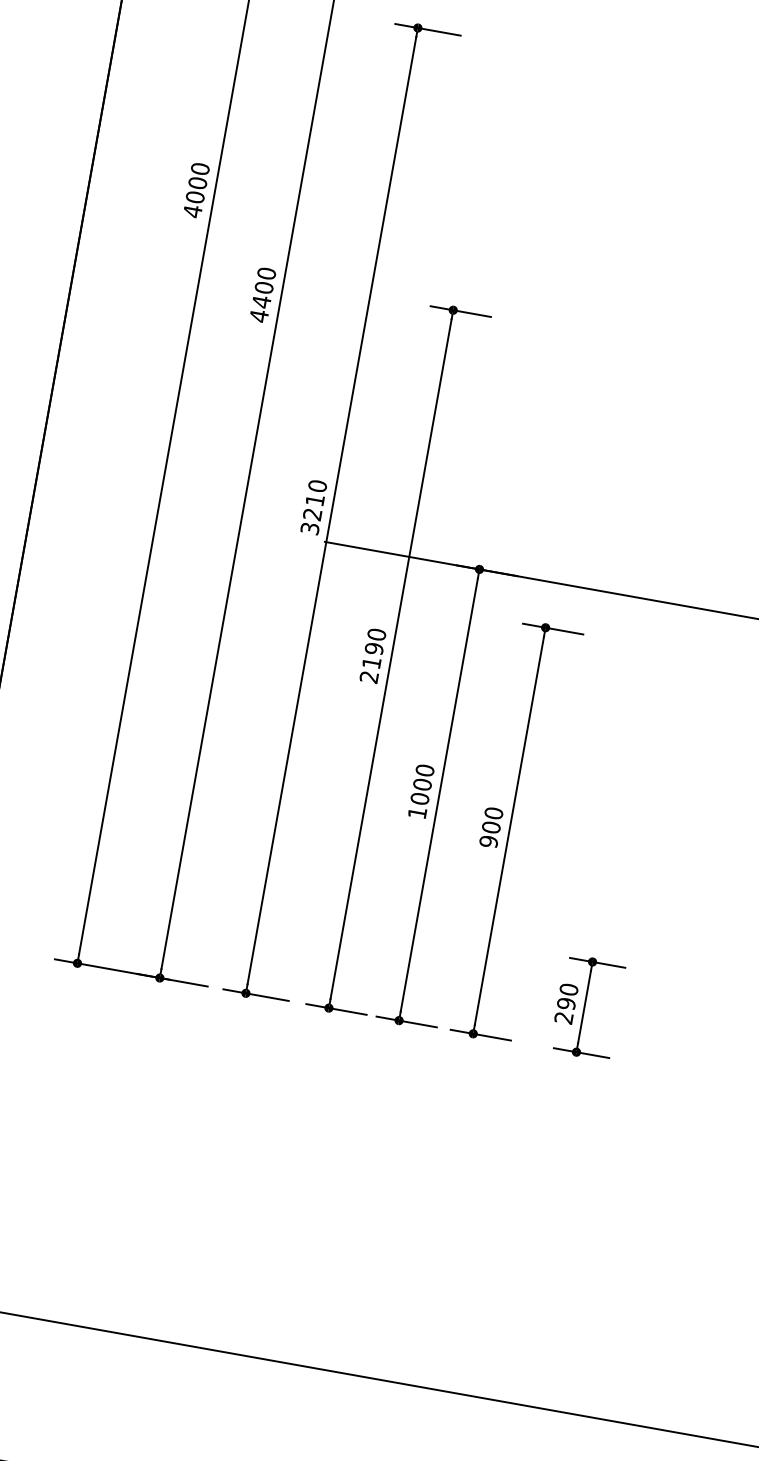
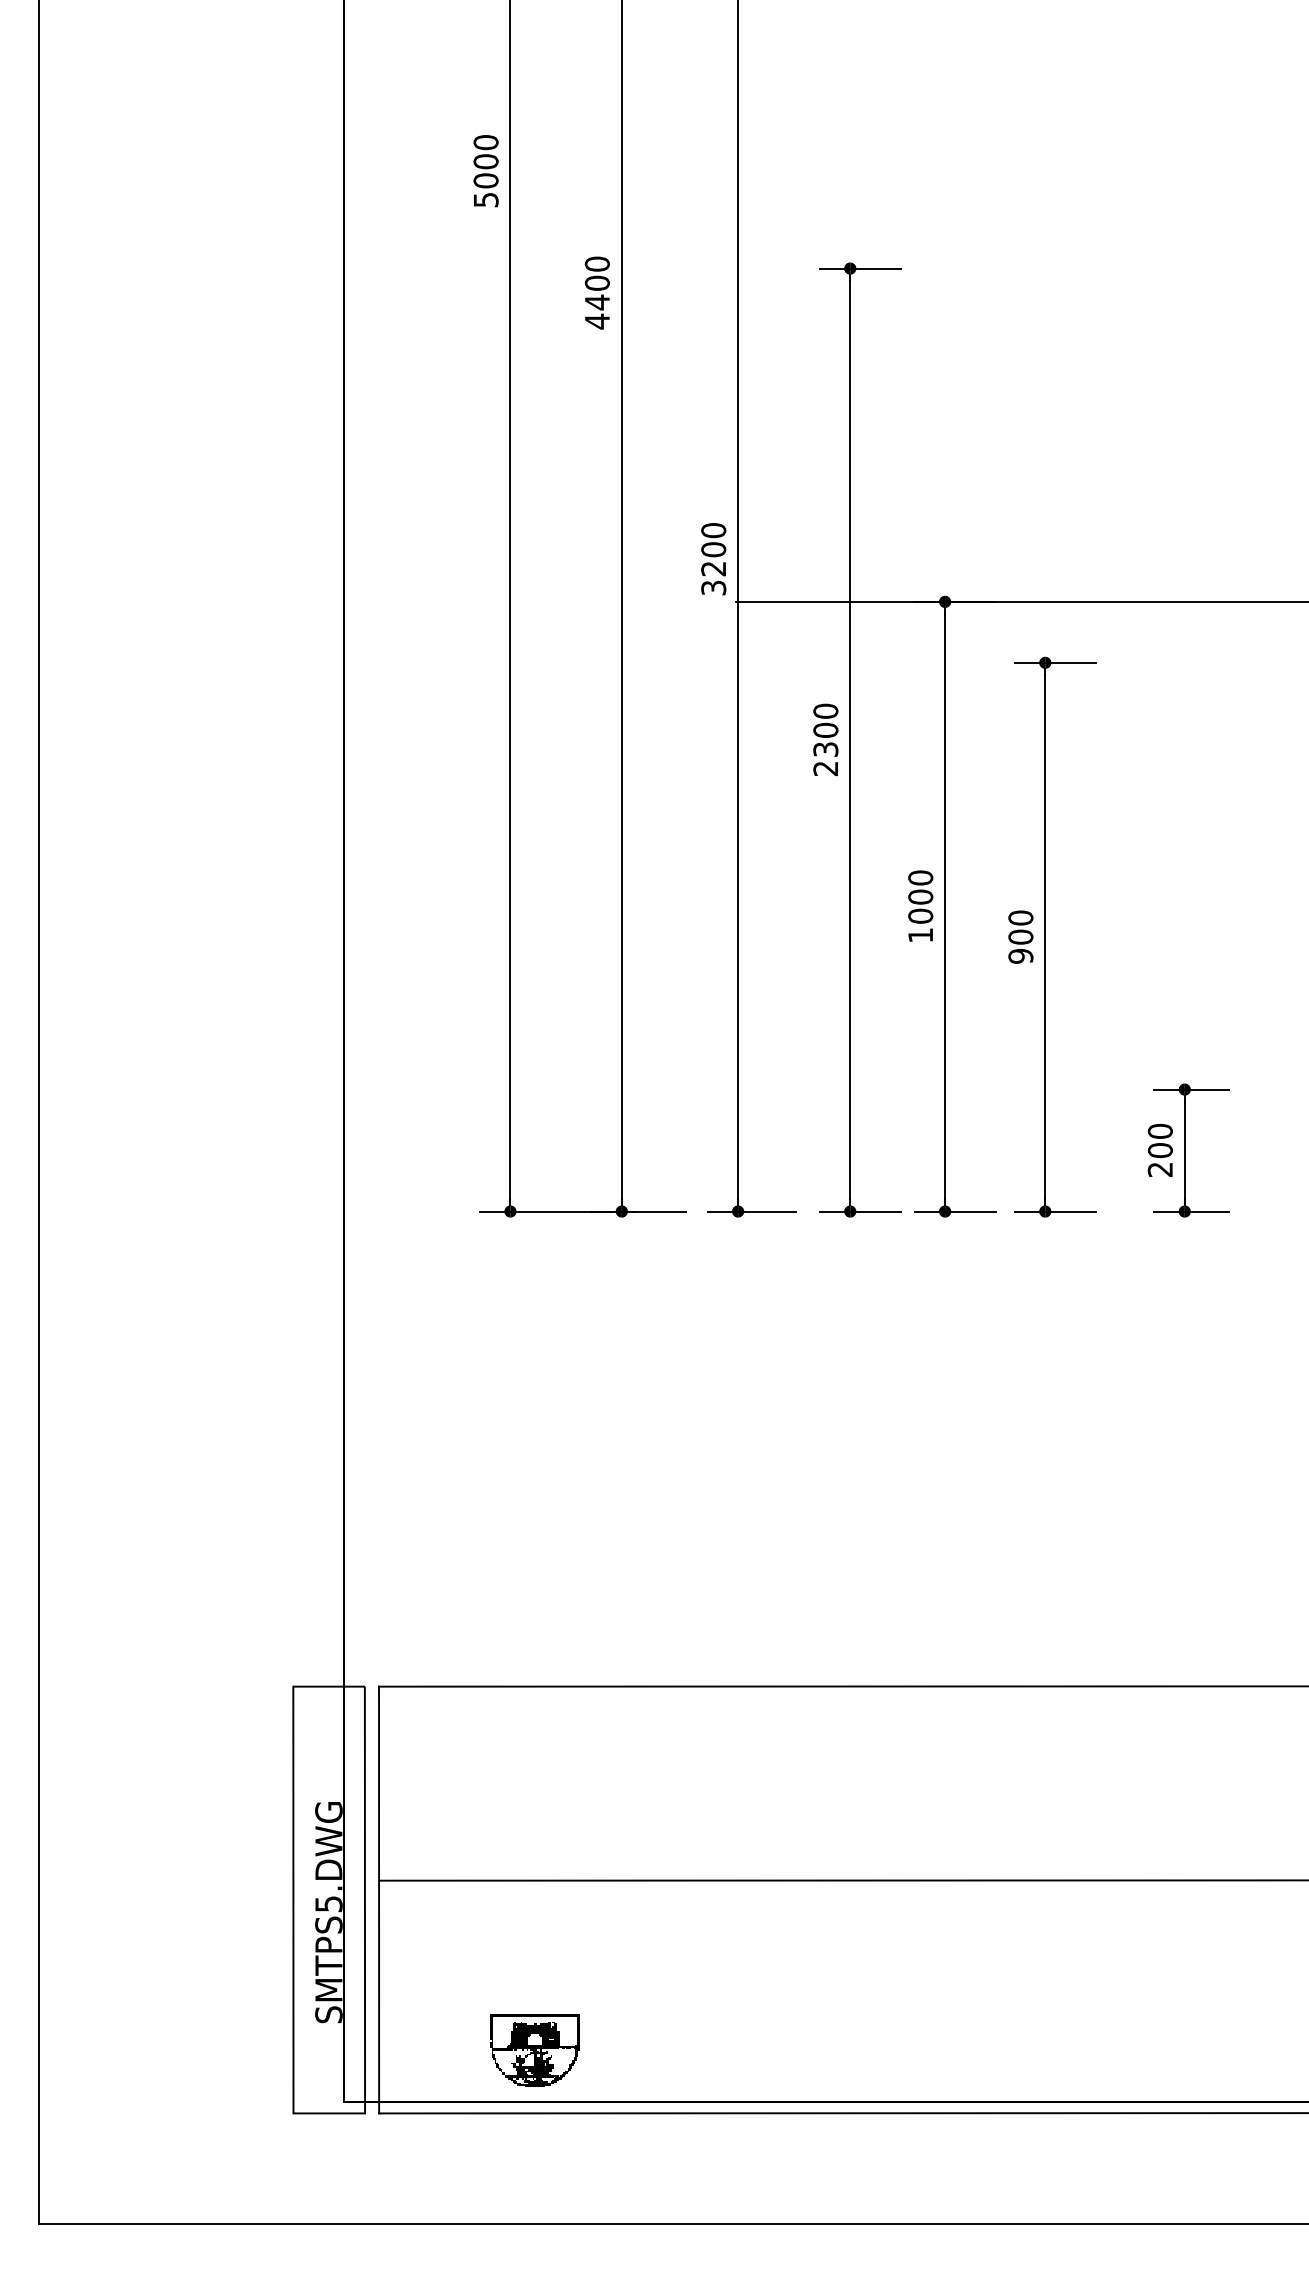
text: (193, 211) -> (486, 200), 4000 -> 5000
text: (314, 500) -> (713, 549), 3210 -> 3200
text: (372, 655) -> (825, 739), 2190 -> 2300
text: (566, 1003) -> (1160, 1150), 290 -> 200

